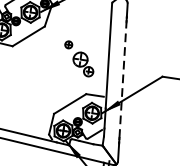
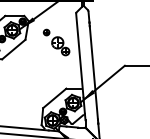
part: (79, 58) -> (56, 42), moved
line: (122, 80) -> (93, 73), dashed -> solid

